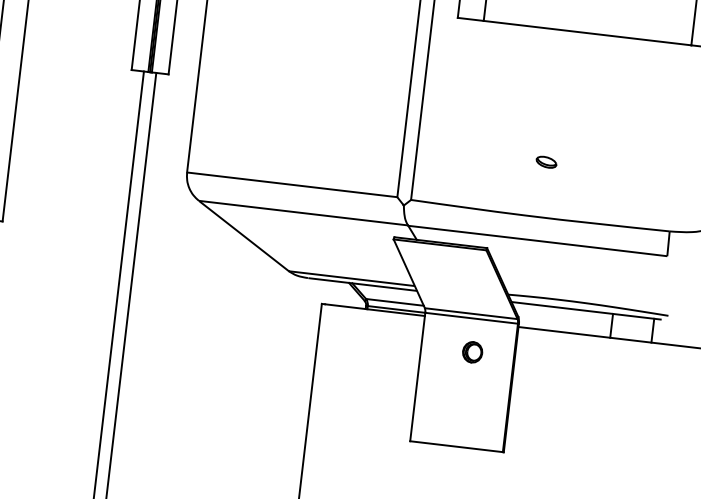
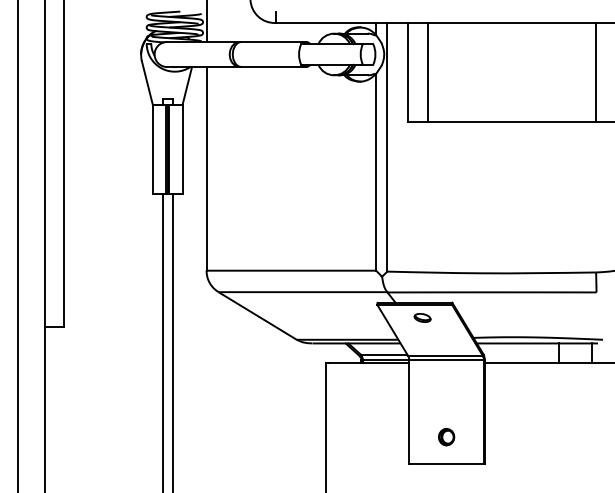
part: (546, 161) -> (422, 317), moved
part: (472, 352) -> (446, 437), moved

